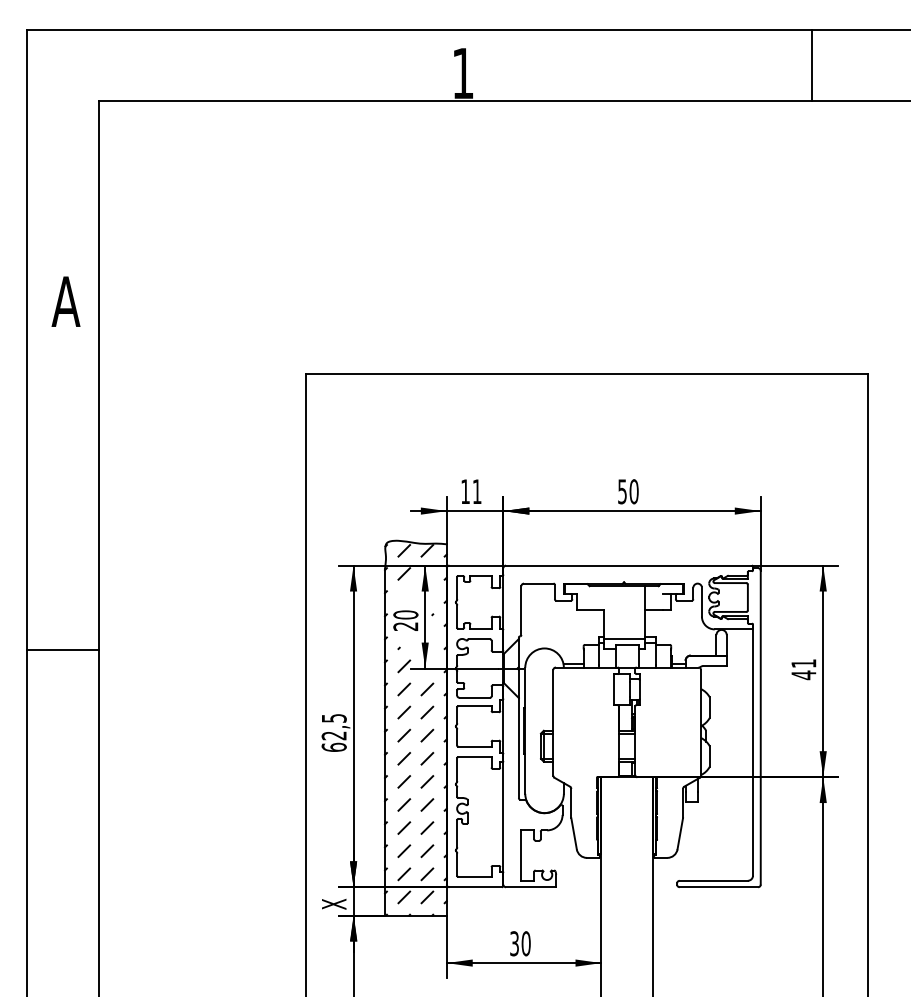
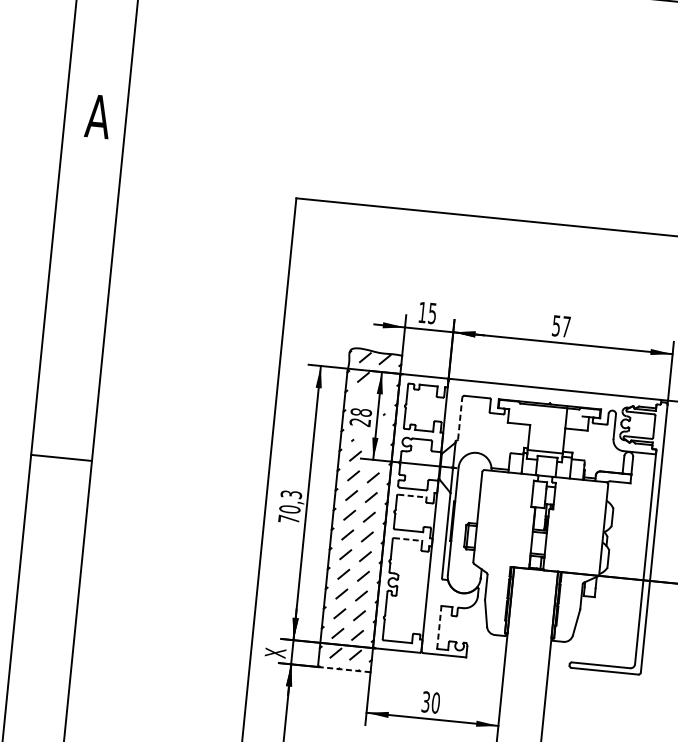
text: (476, 491) -> (432, 313), 11 -> 15
text: (633, 491) -> (565, 326), 50 -> 57
line: (521, 610) -> (460, 418), solid -> dashed
text: (405, 614) -> (361, 412), 20 -> 28
line: (62, 650) -> (61, 457), moved
line: (474, 706) -> (412, 496), solid -> dashed
text: (333, 732) -> (289, 506), 62,5 -> 70,3
line: (474, 757) -> (407, 539), solid -> dashed
line: (521, 855) -> (439, 627), solid -> dashed
line: (415, 915) -> (343, 669), solid -> dashed

